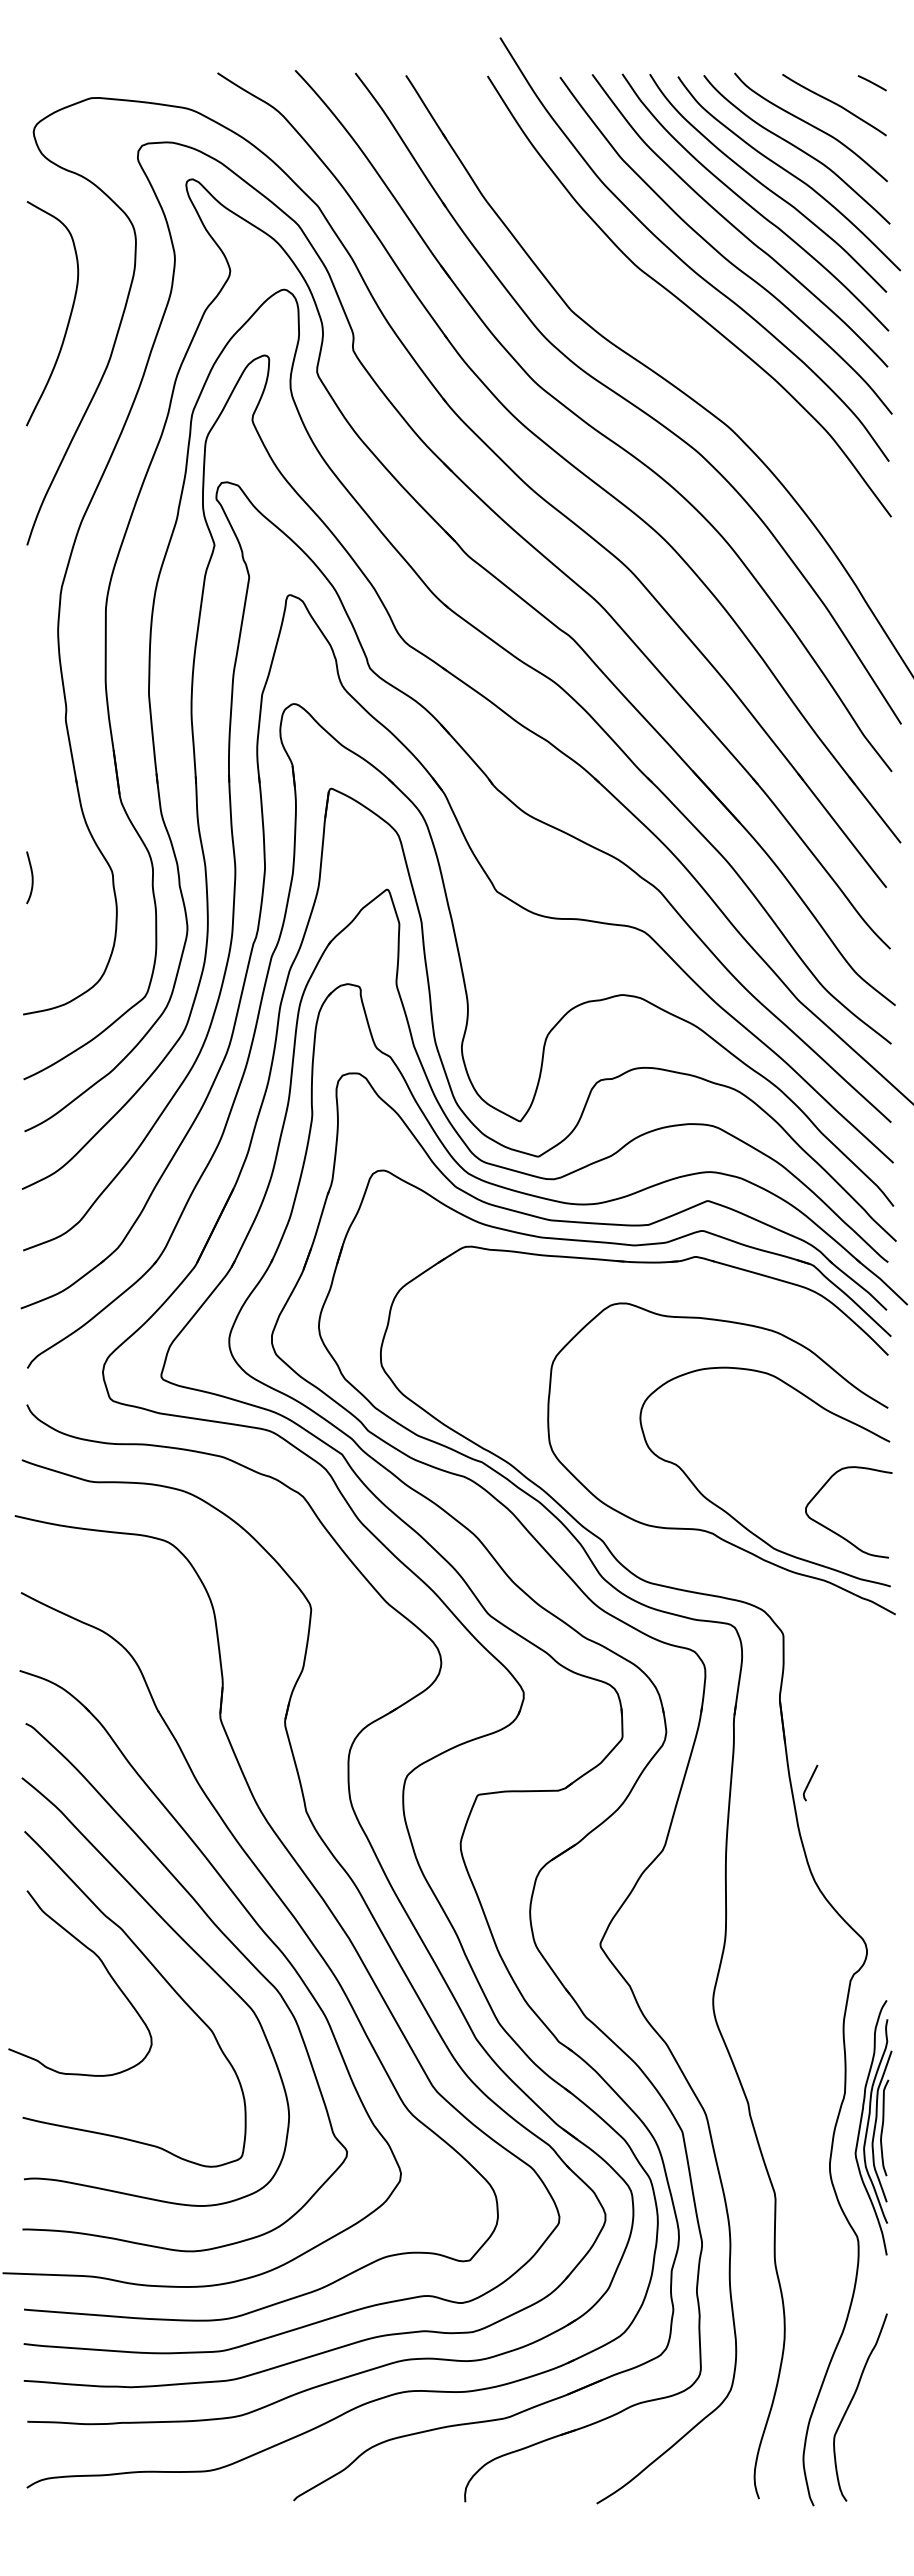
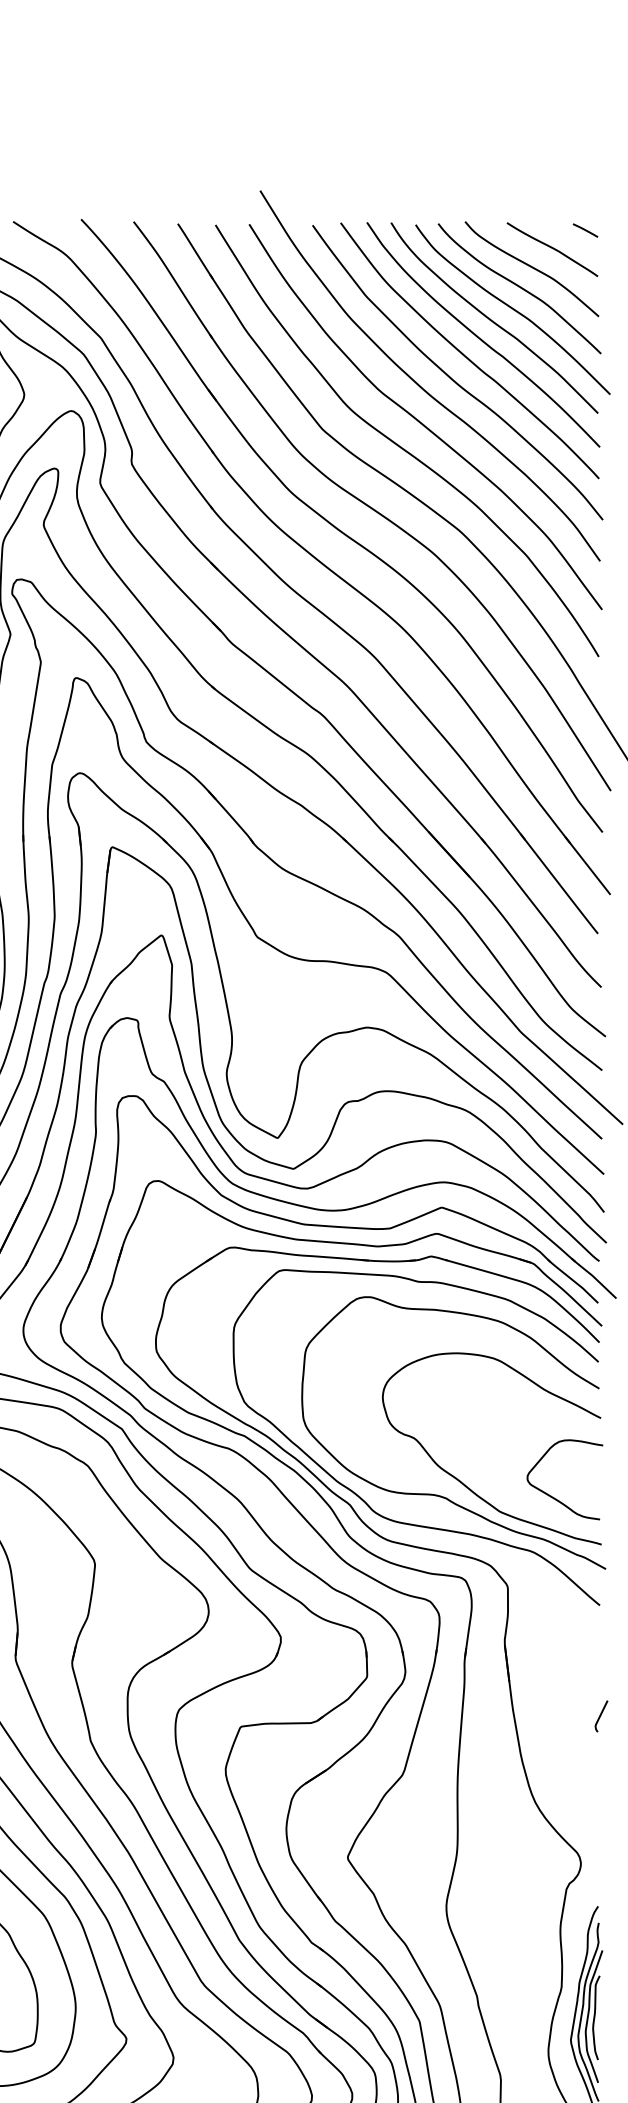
curve: (663, 331) -> (403, 447), added
curve: (613, 1530) -> (359, 1495), added
curve: (810, 1782) -> (601, 1715), moved

